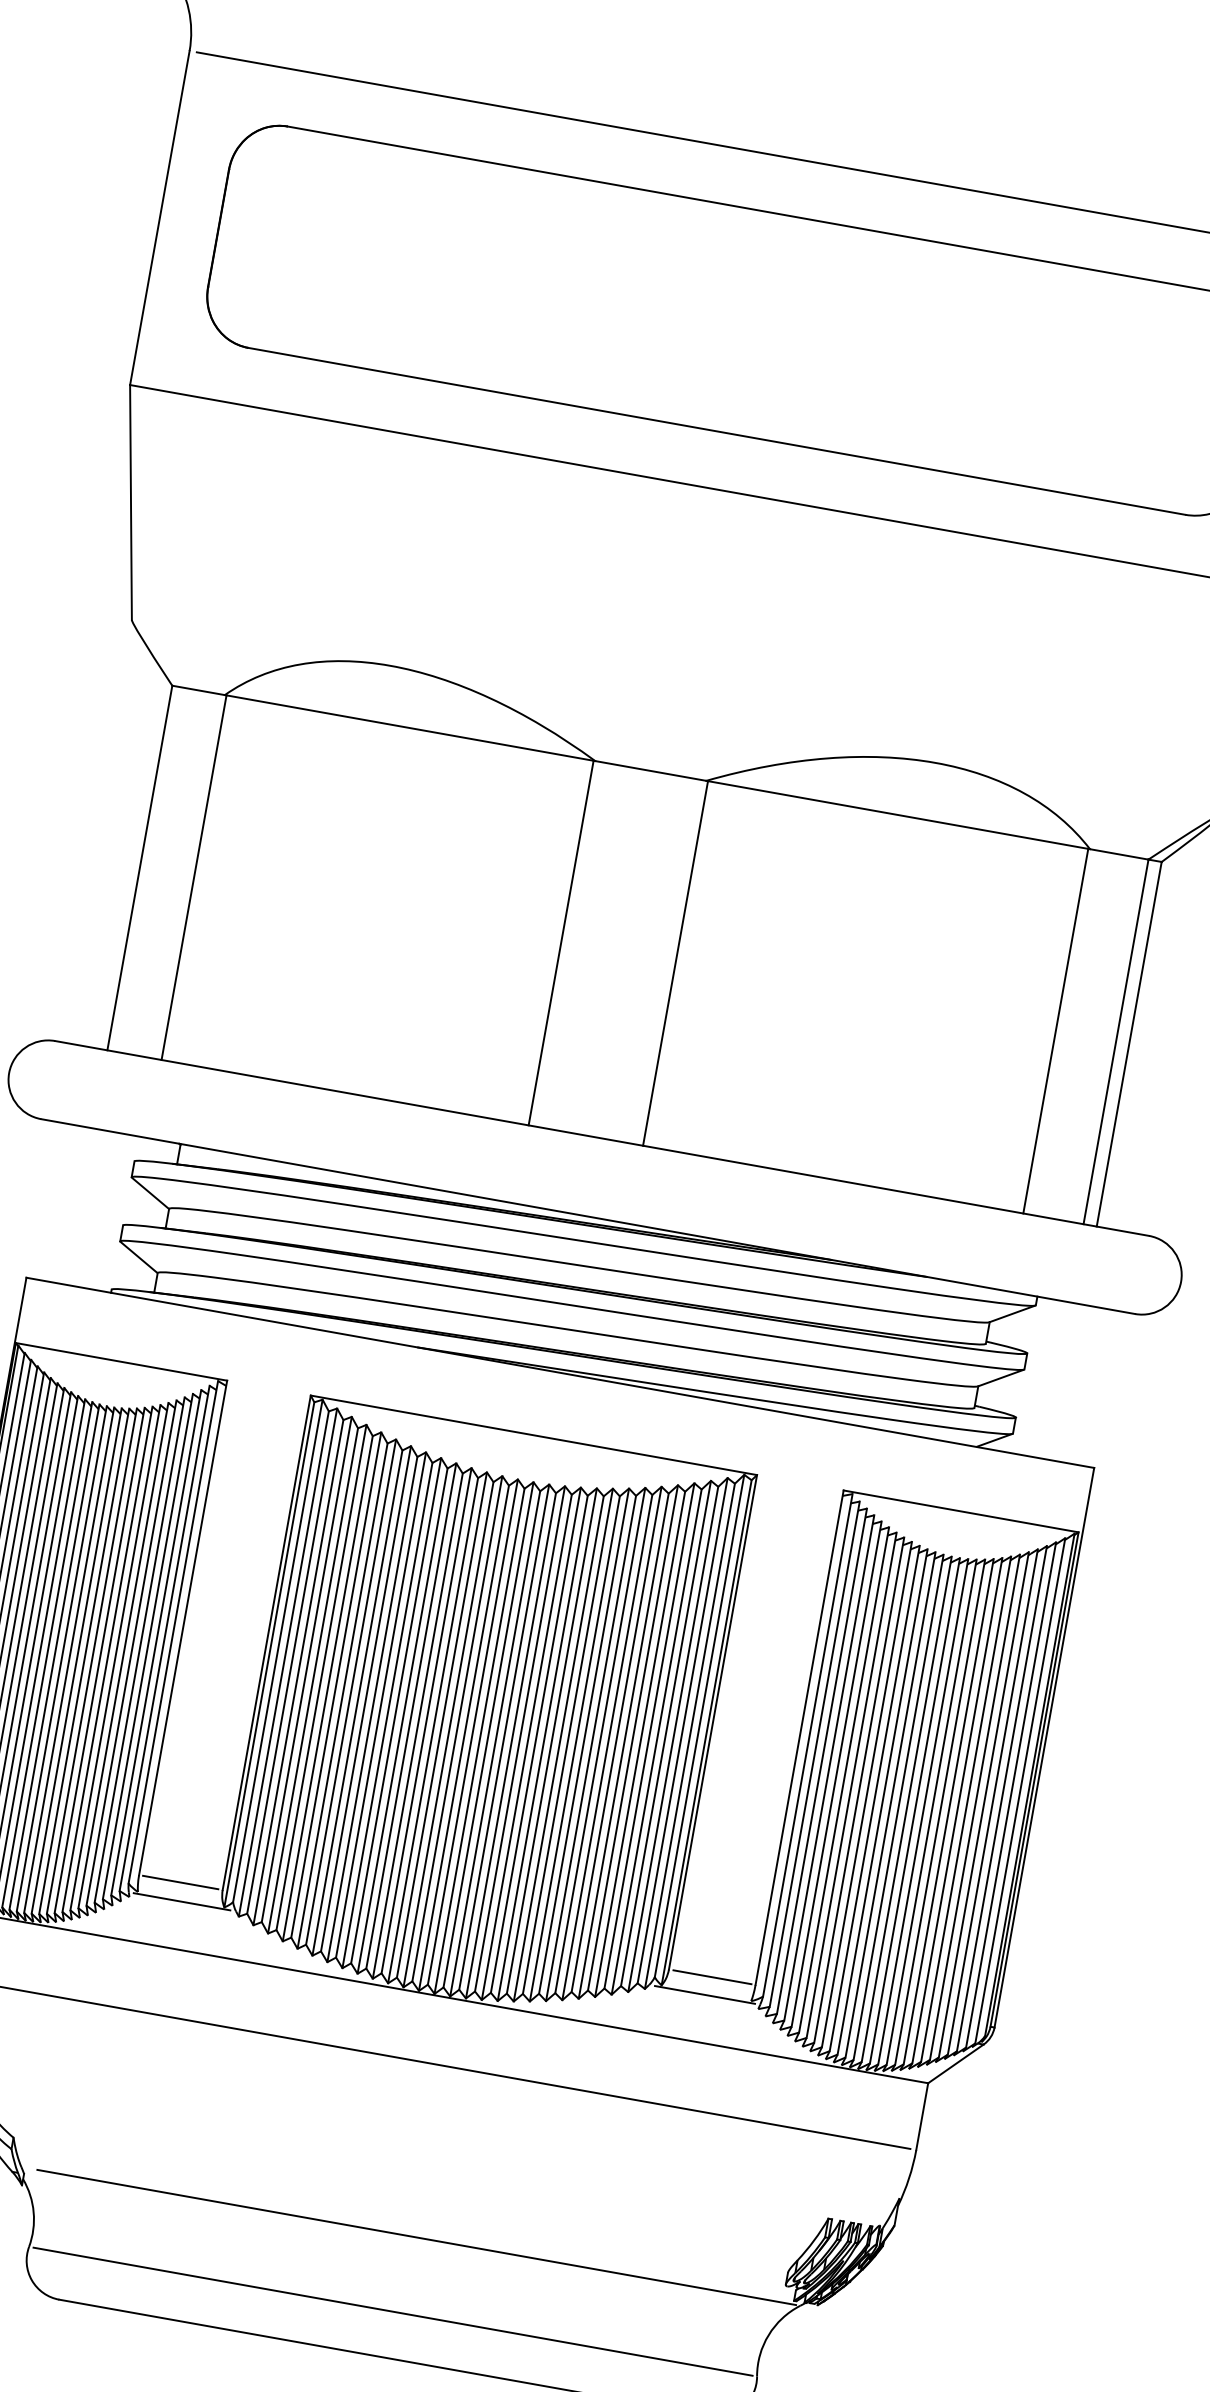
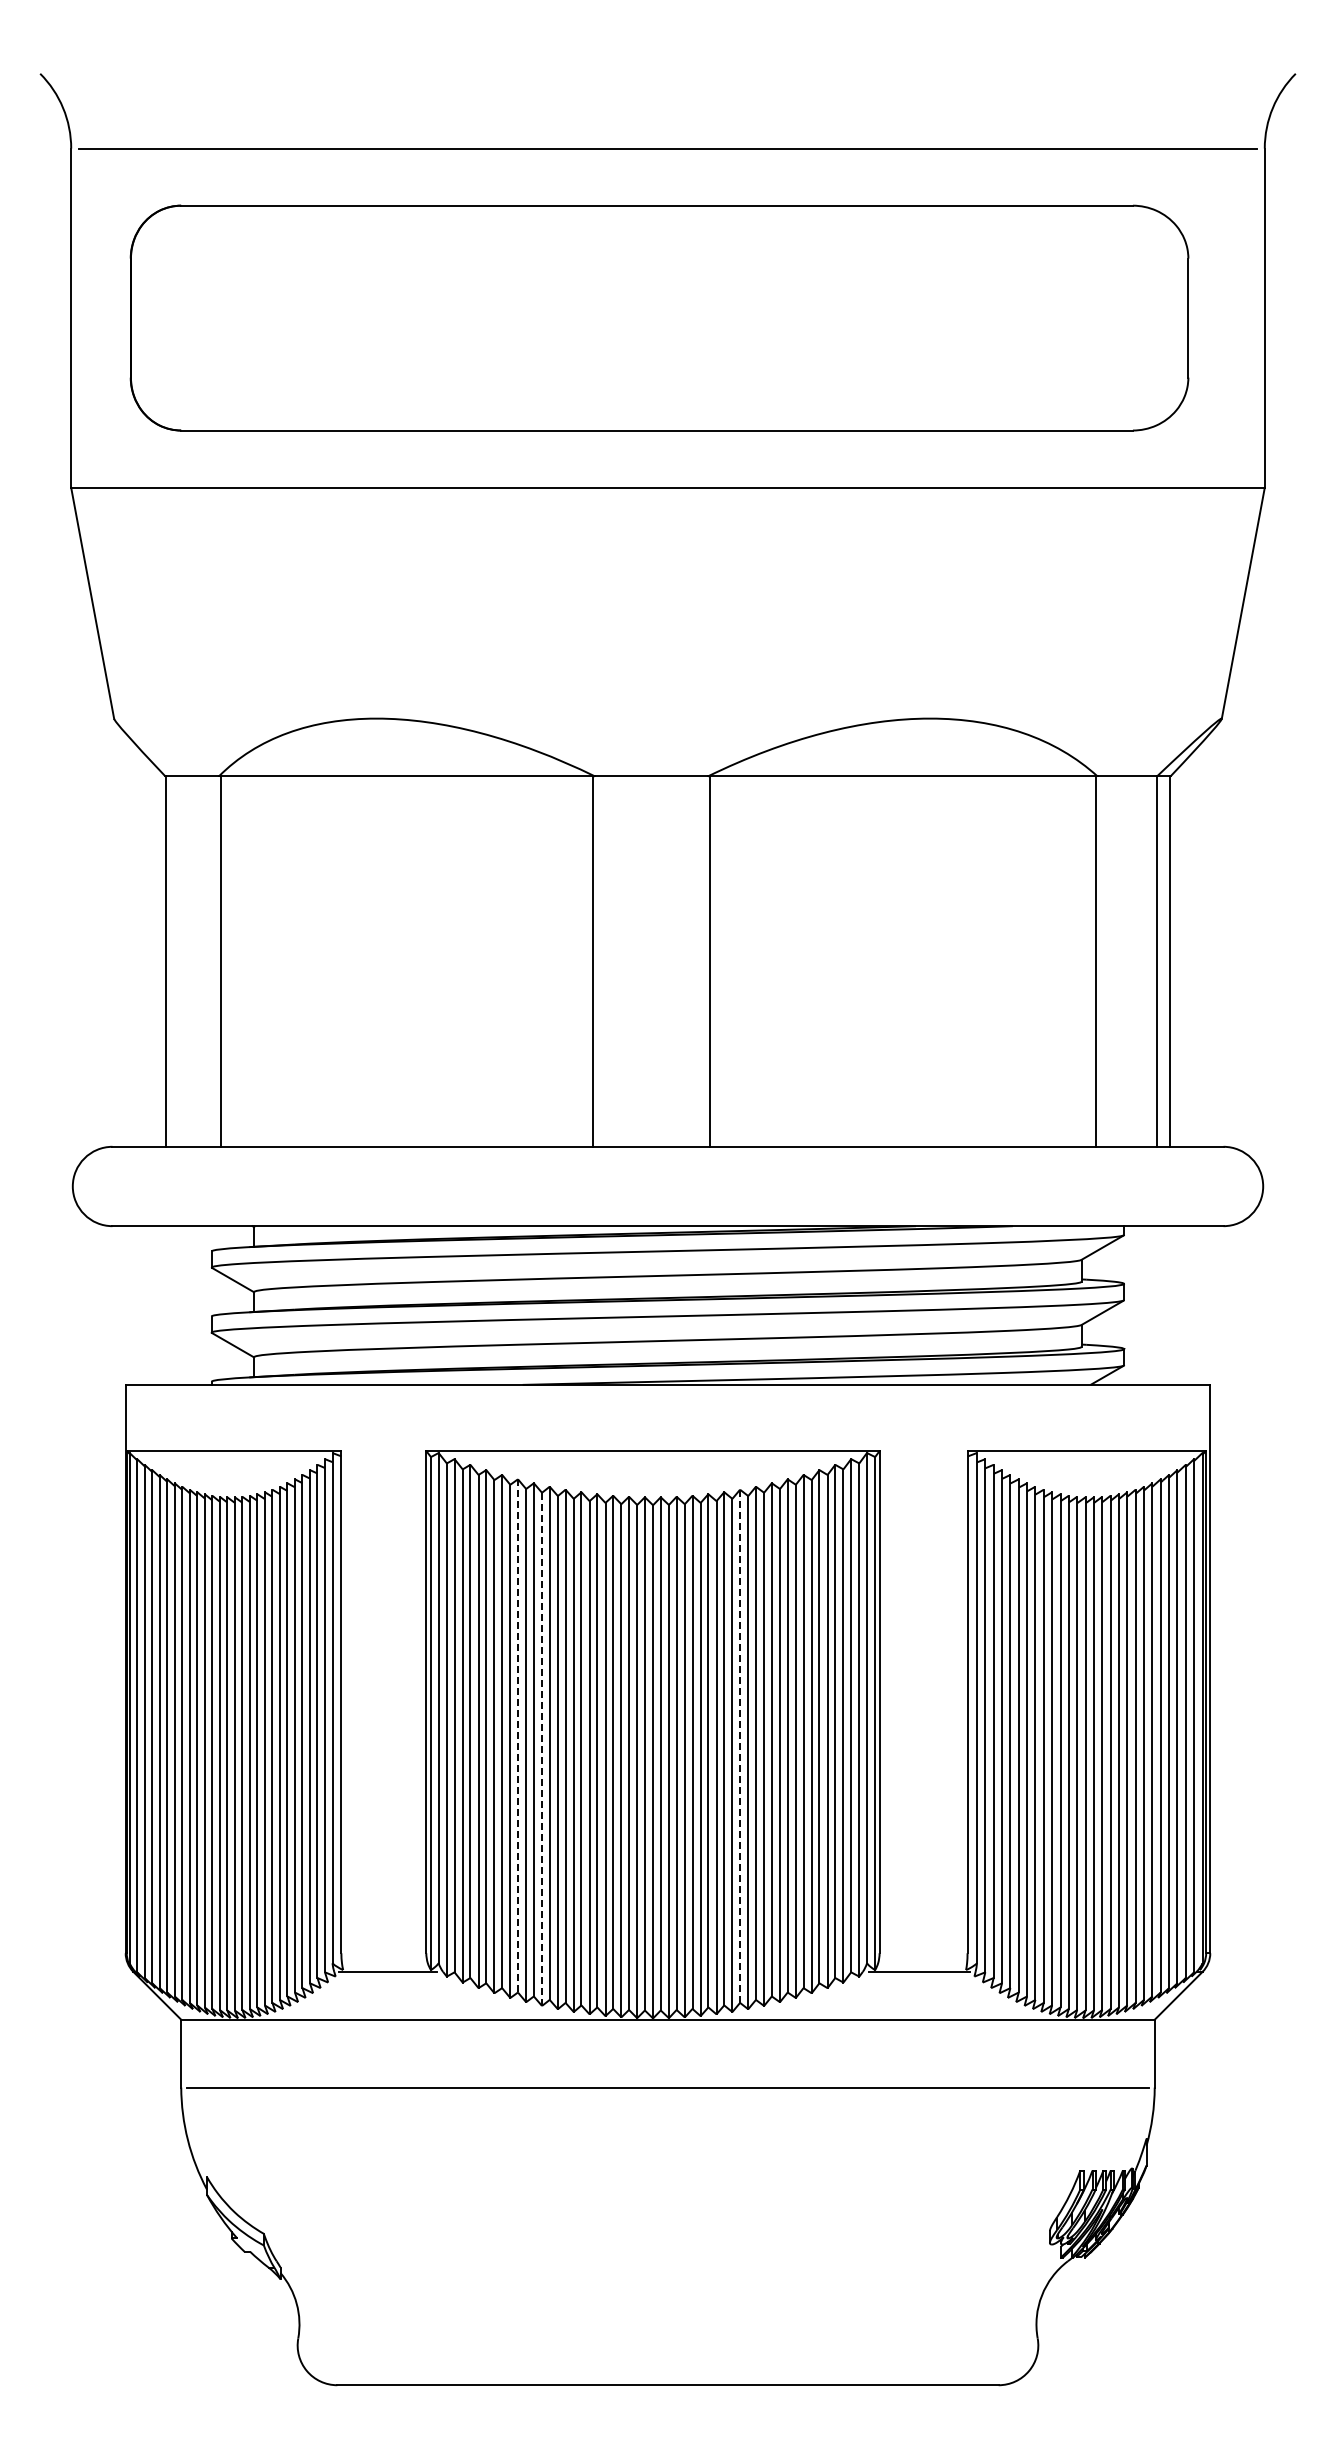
line: (350, 1691) -> (517, 1735), solid -> dashed
line: (372, 1709) -> (542, 1749), solid -> dashed
line: (568, 1741) -> (740, 1746), solid -> dashed
line: (180, 1882) -> (383, 1953), removed
line: (712, 1977) -> (923, 1953), removed
line: (415, 2237) -> (677, 2261), removed
line: (392, 2311) -> (667, 2338), removed

